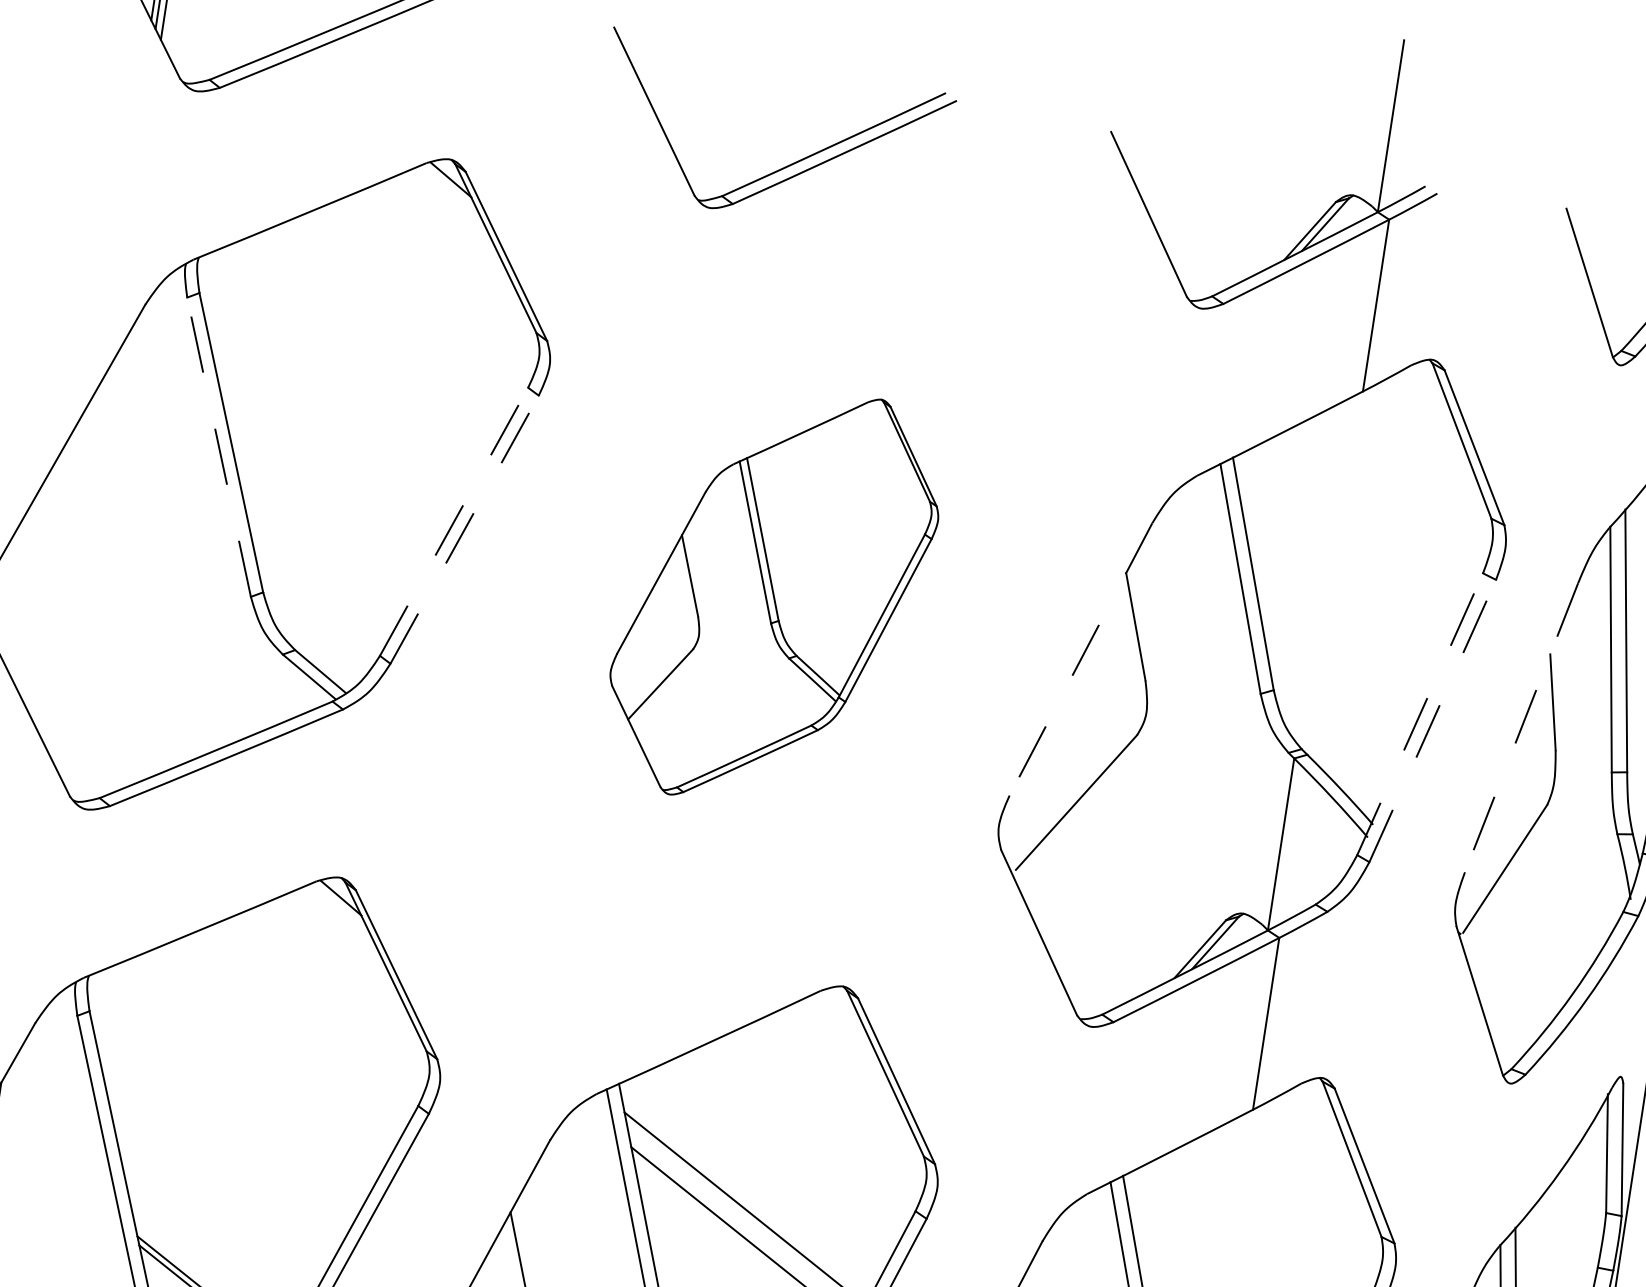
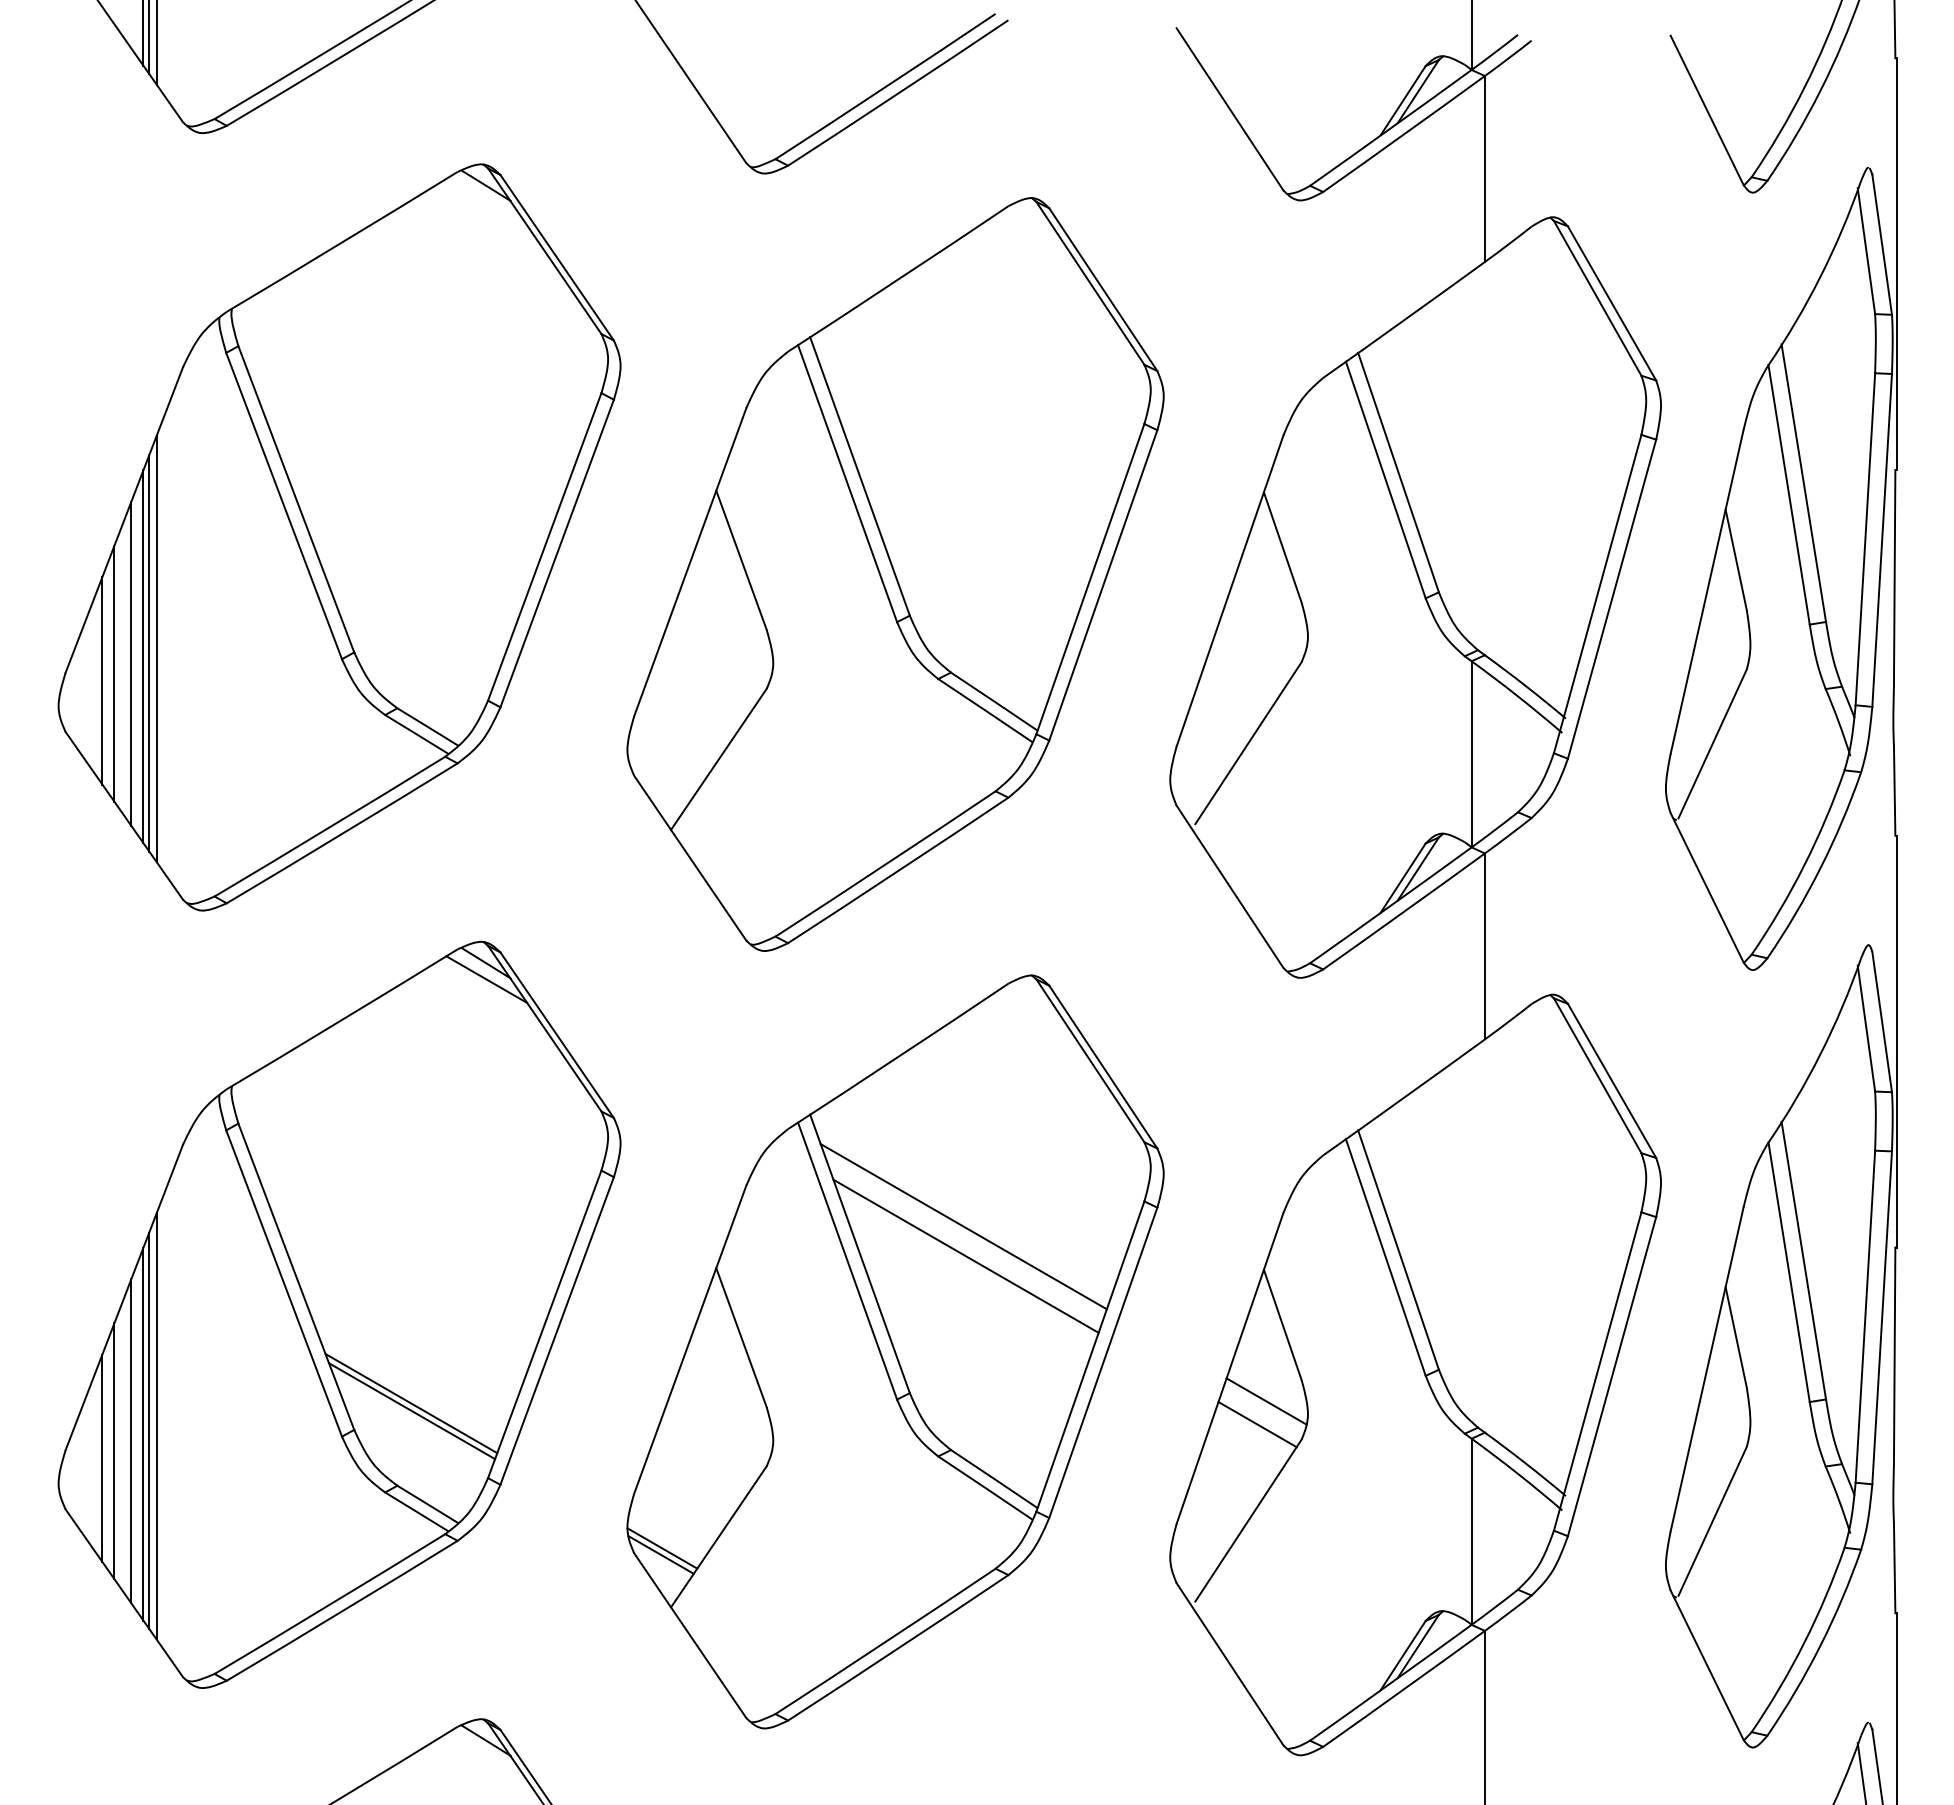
line: (219, 447) -> (284, 506), dashed -> solid
line: (453, 521) -> (544, 546), dashed -> solid
line: (464, 529) -> (557, 553), dashed -> solid
line: (81, 560) -> (156, 648), added
line: (73, 564) -> (149, 653), added
line: (67, 566) -> (143, 656), added
line: (55, 571) -> (131, 663), added
line: (38, 577) -> (114, 673), added
line: (26, 582) -> (102, 680), added
part: (774, 596) -> (895, 574), size x1.67
line: (1080, 659) -> (1229, 591), dashed -> solid
line: (1420, 713) -> (1597, 593), dashed -> solid
line: (1433, 721) -> (1612, 599), dashed -> solid
line: (1520, 728) -> (1706, 592), dashed -> solid
line: (339, 913) -> (486, 979), added

